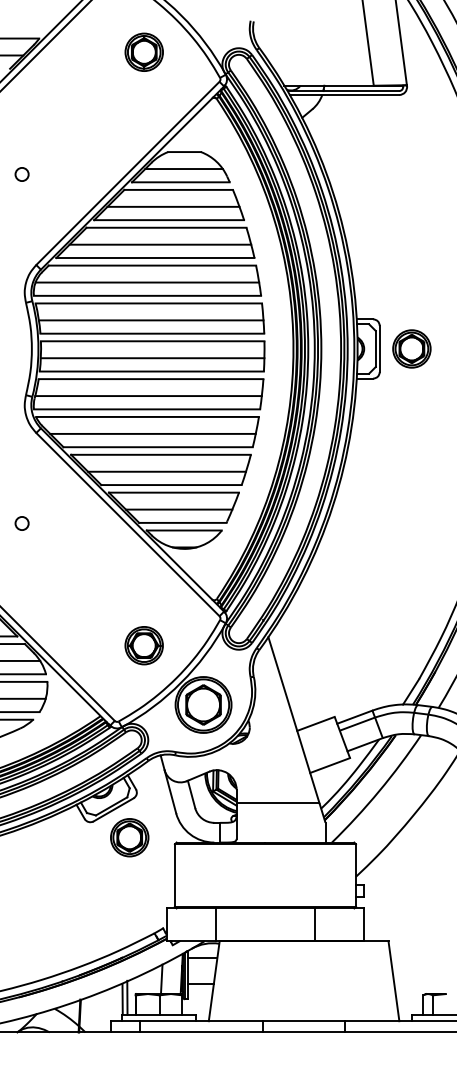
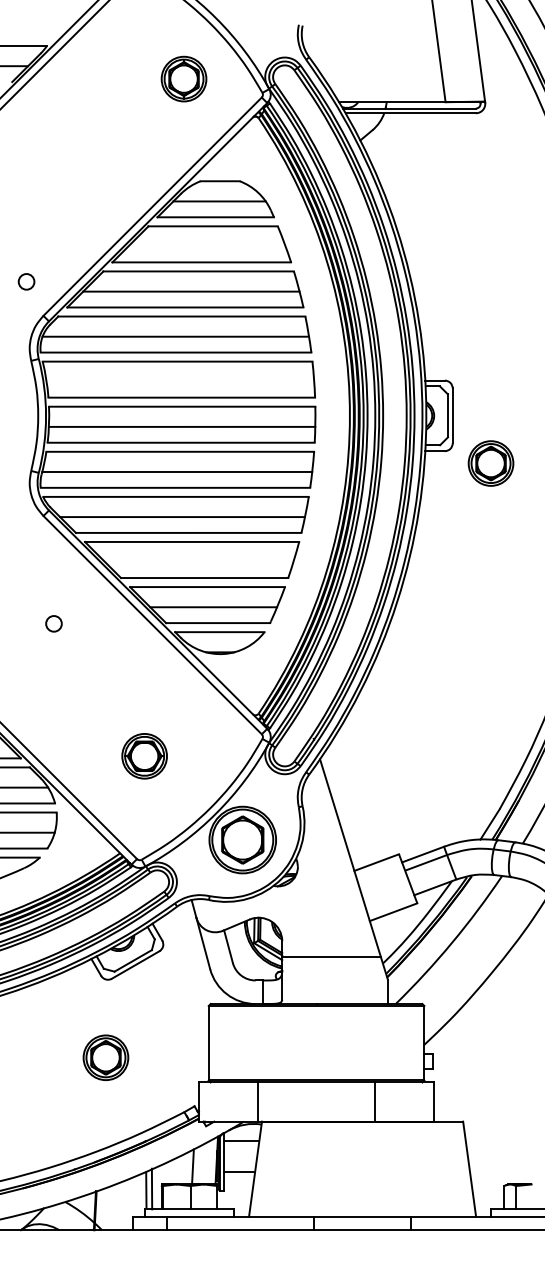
part: (143, 51) -> (183, 78), moved
circle: (21, 174) -> (25, 281), moved
line: (173, 206) -> (206, 246), removed
line: (150, 320) -> (179, 381), removed
part: (411, 348) -> (490, 462), moved
line: (167, 471) -> (199, 561), removed
circle: (21, 523) -> (53, 623), moved
part: (143, 645) -> (143, 756), moved
part: (129, 837) -> (105, 1057), moved

